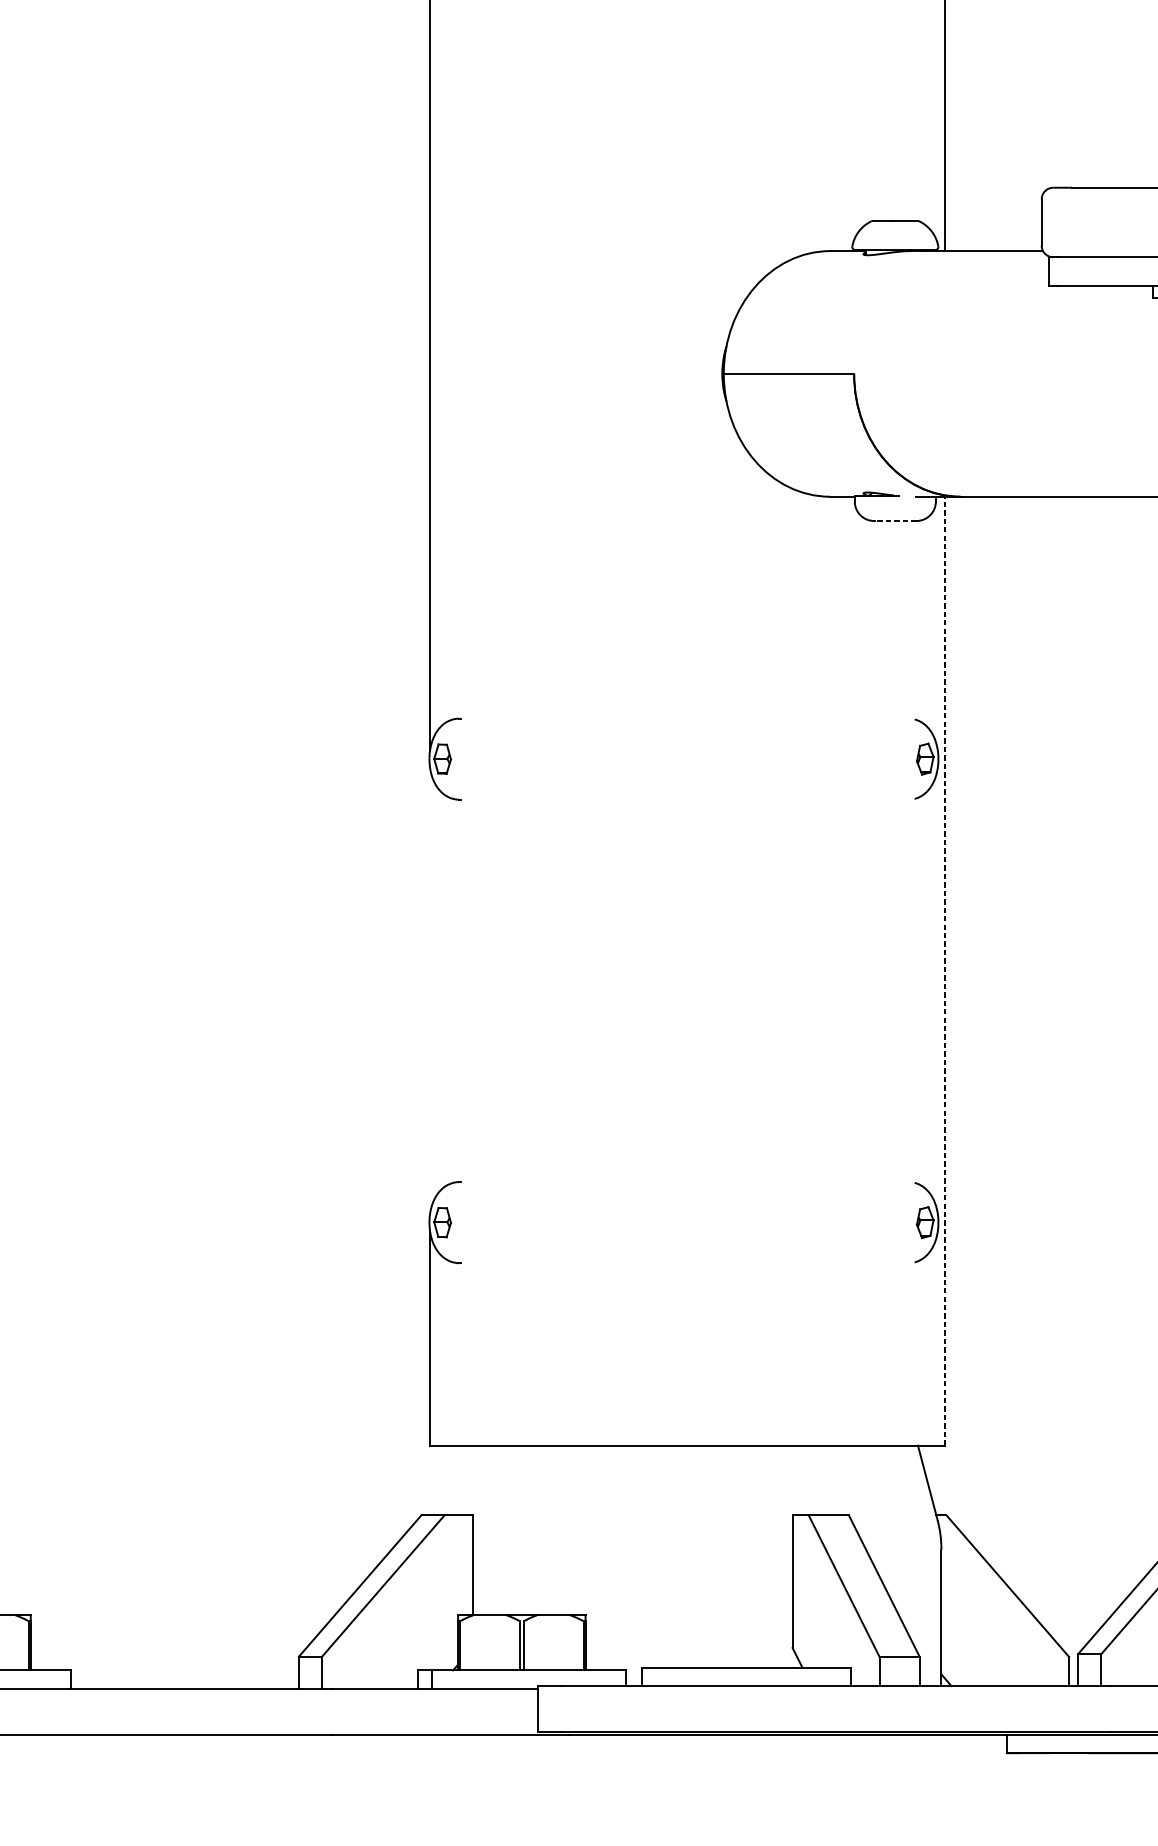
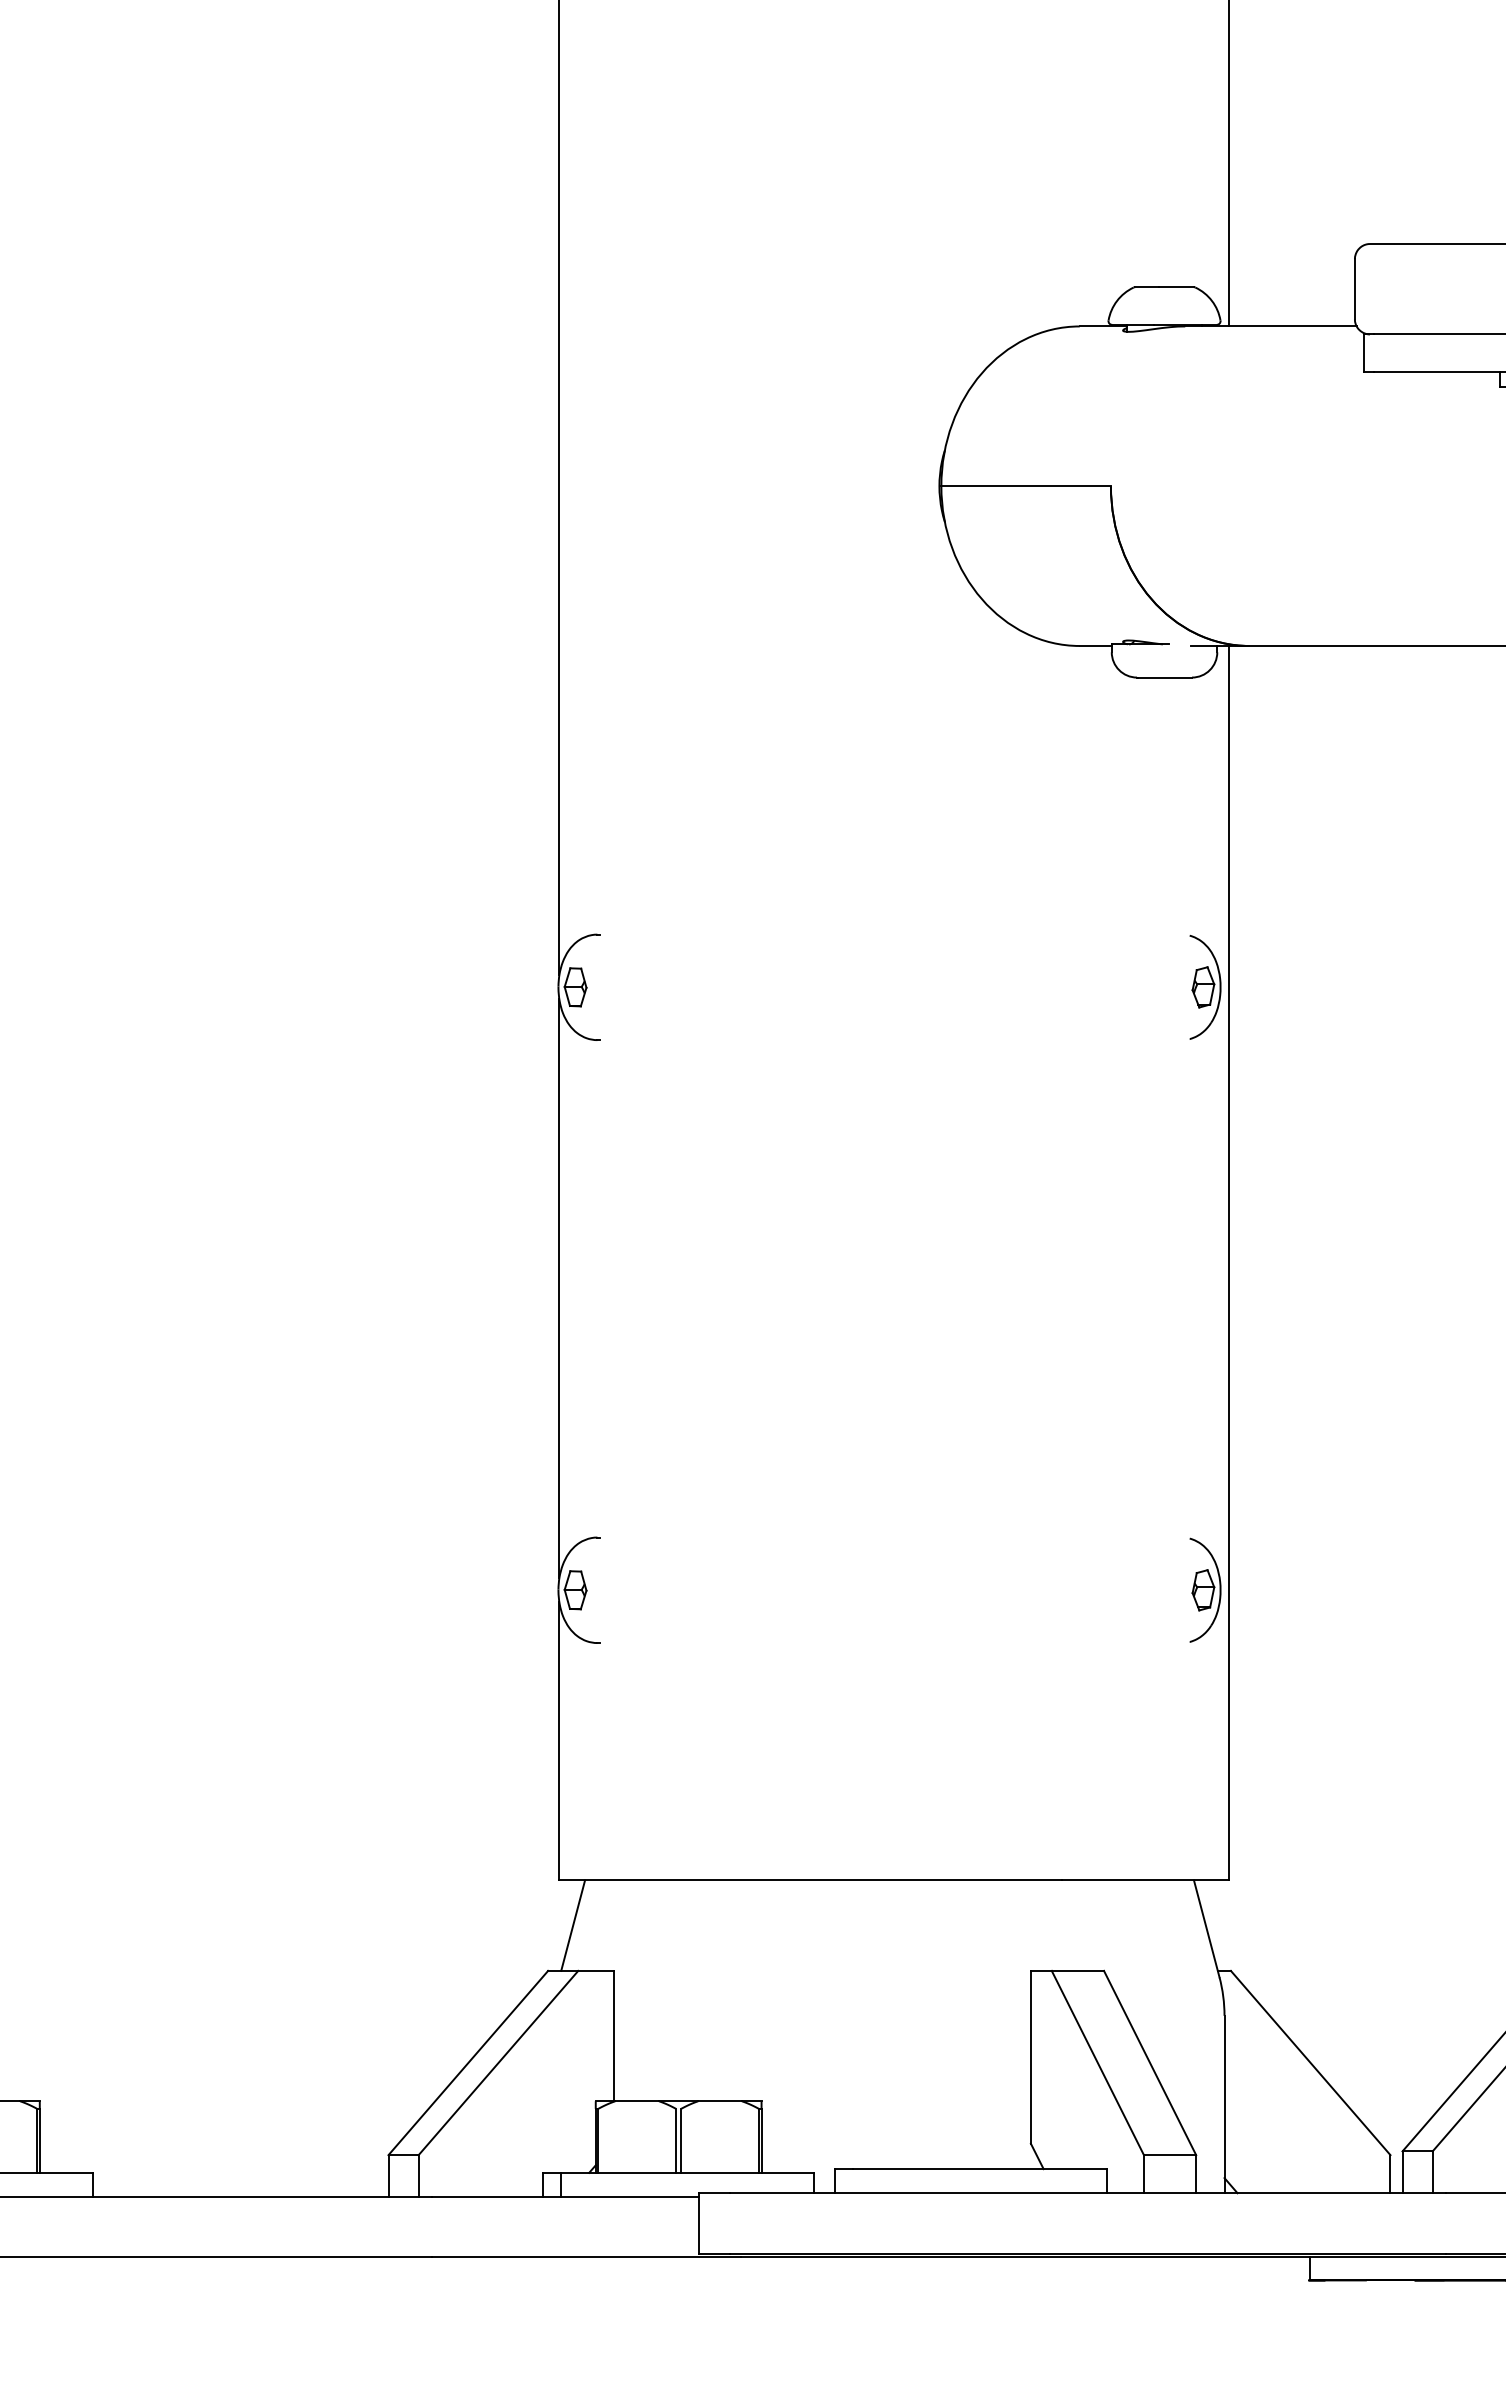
line: (896, 520) -> (1165, 677), dashed -> solid
line: (945, 970) -> (1229, 1262), dashed -> solid
line: (430, 990) -> (559, 1288), added
line: (441, 1480) -> (573, 1925), added

